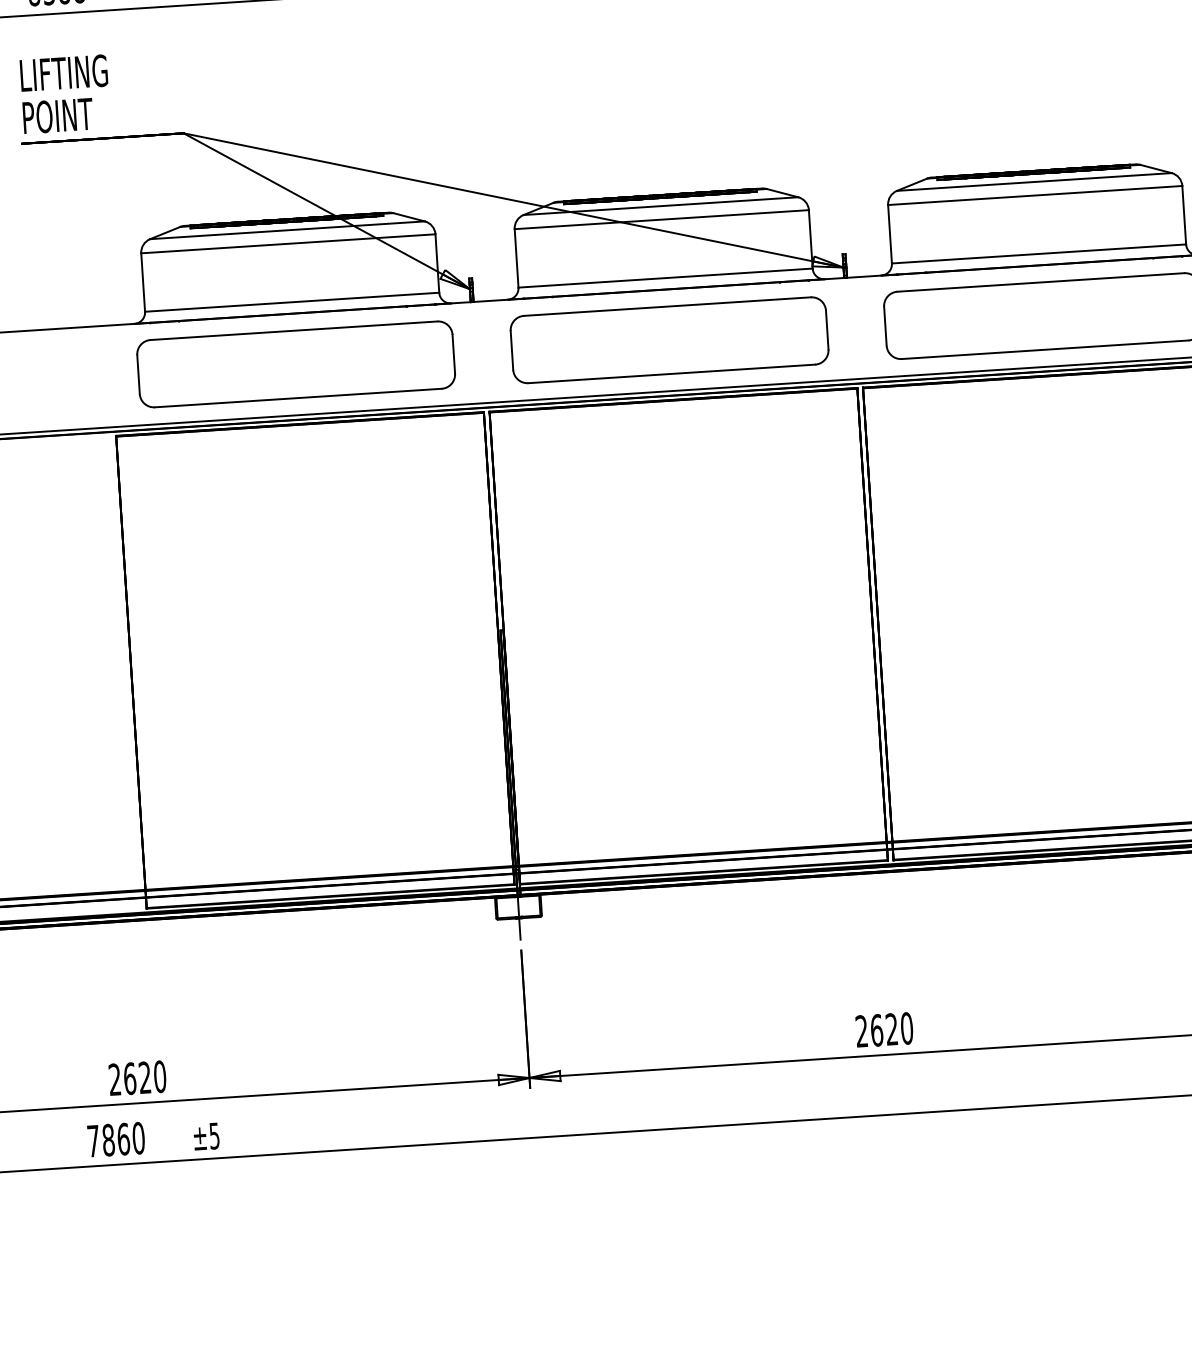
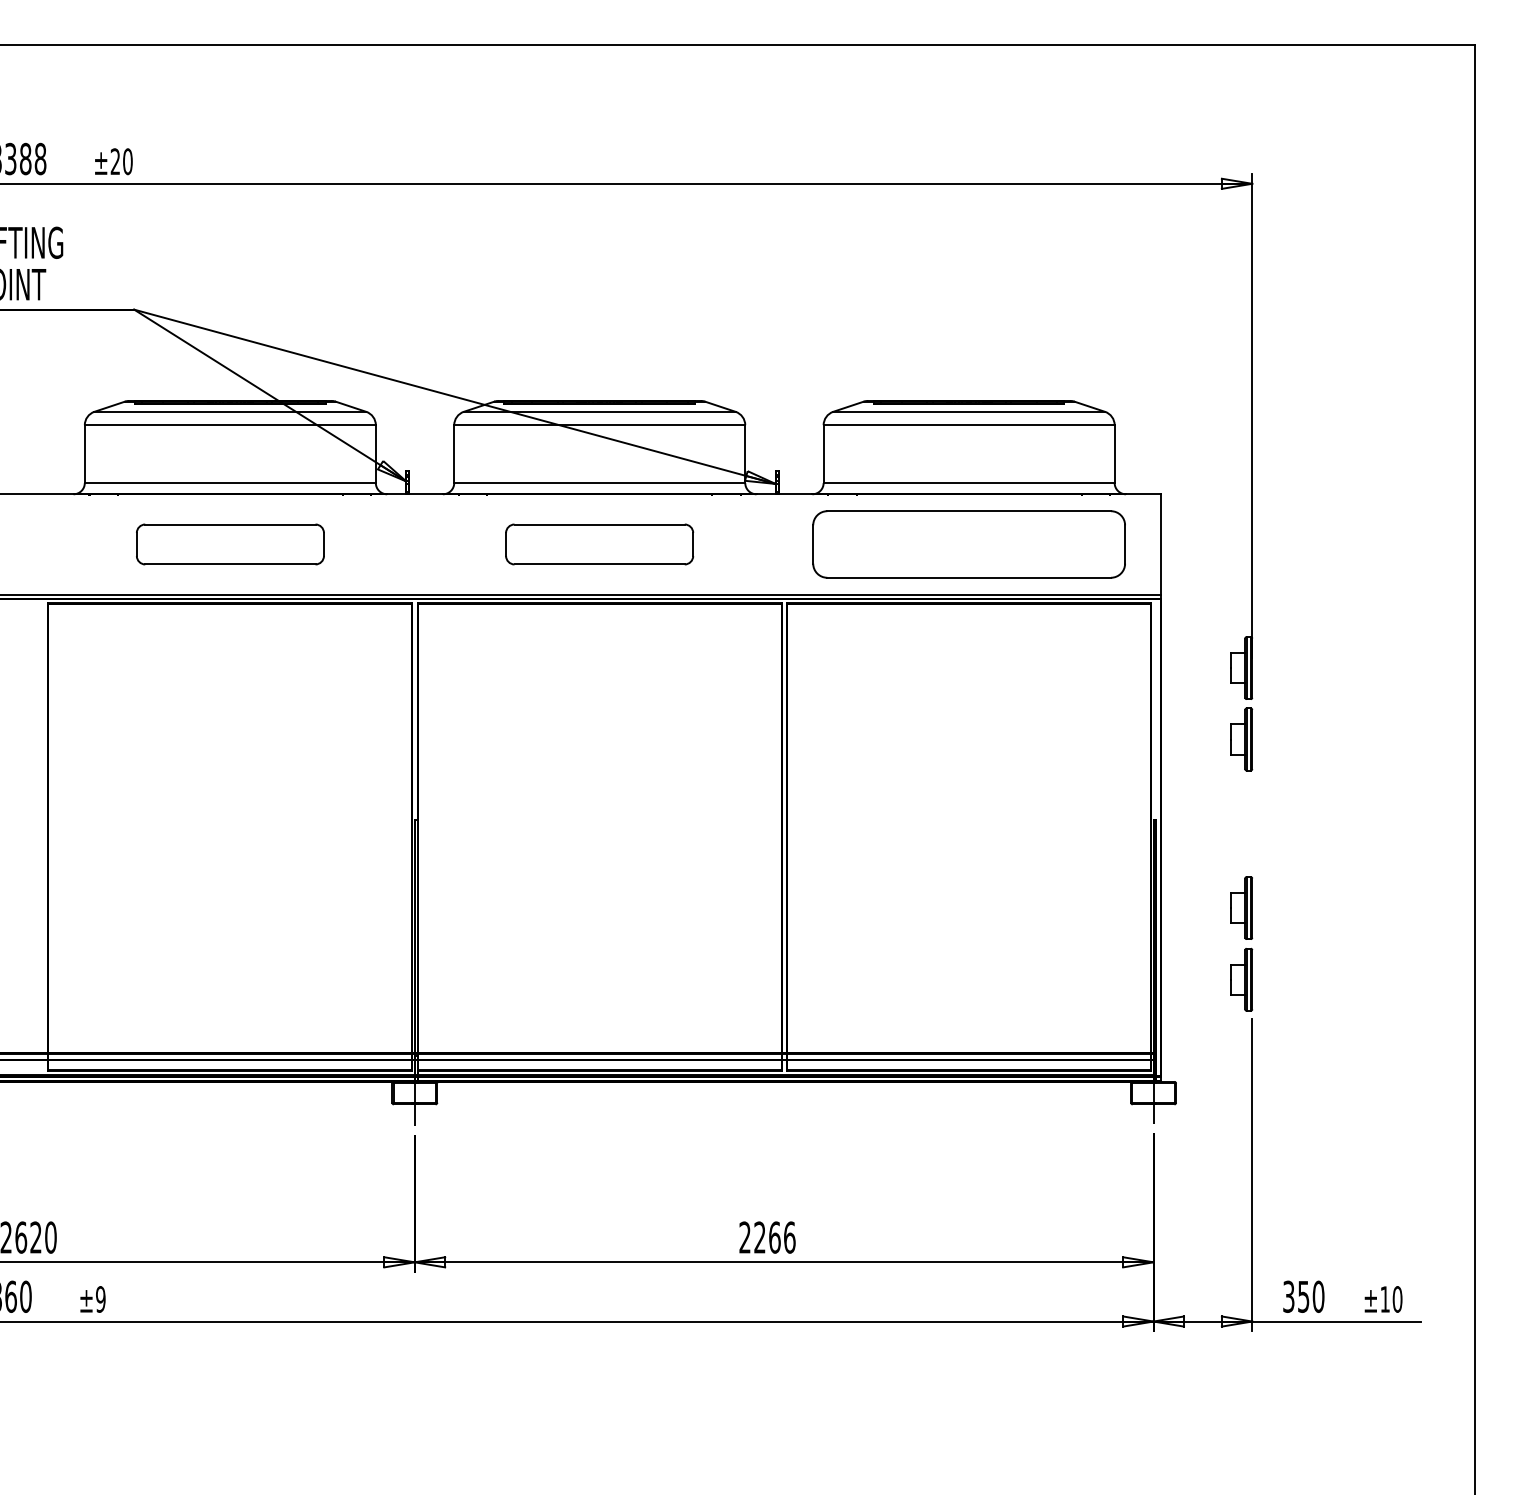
part: (669, 340) -> (599, 544), size x0.6
part: (296, 364) -> (230, 544), size x0.6
text: (891, 1029) -> (774, 1237), 2620 -> 2266
text: (214, 1136) -> (100, 1299), ±5 -> ±9

